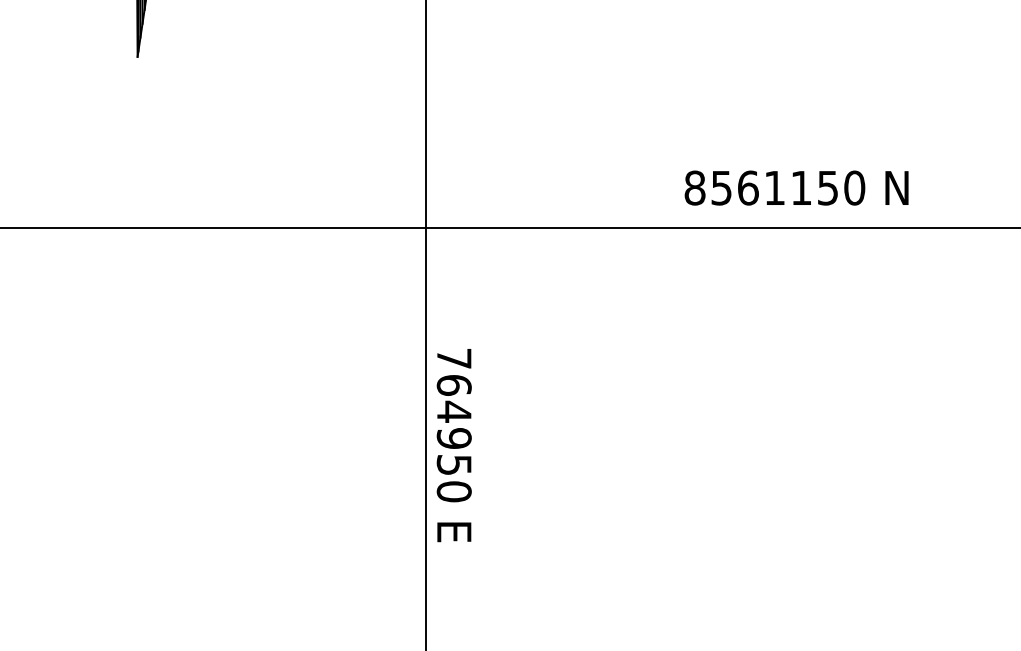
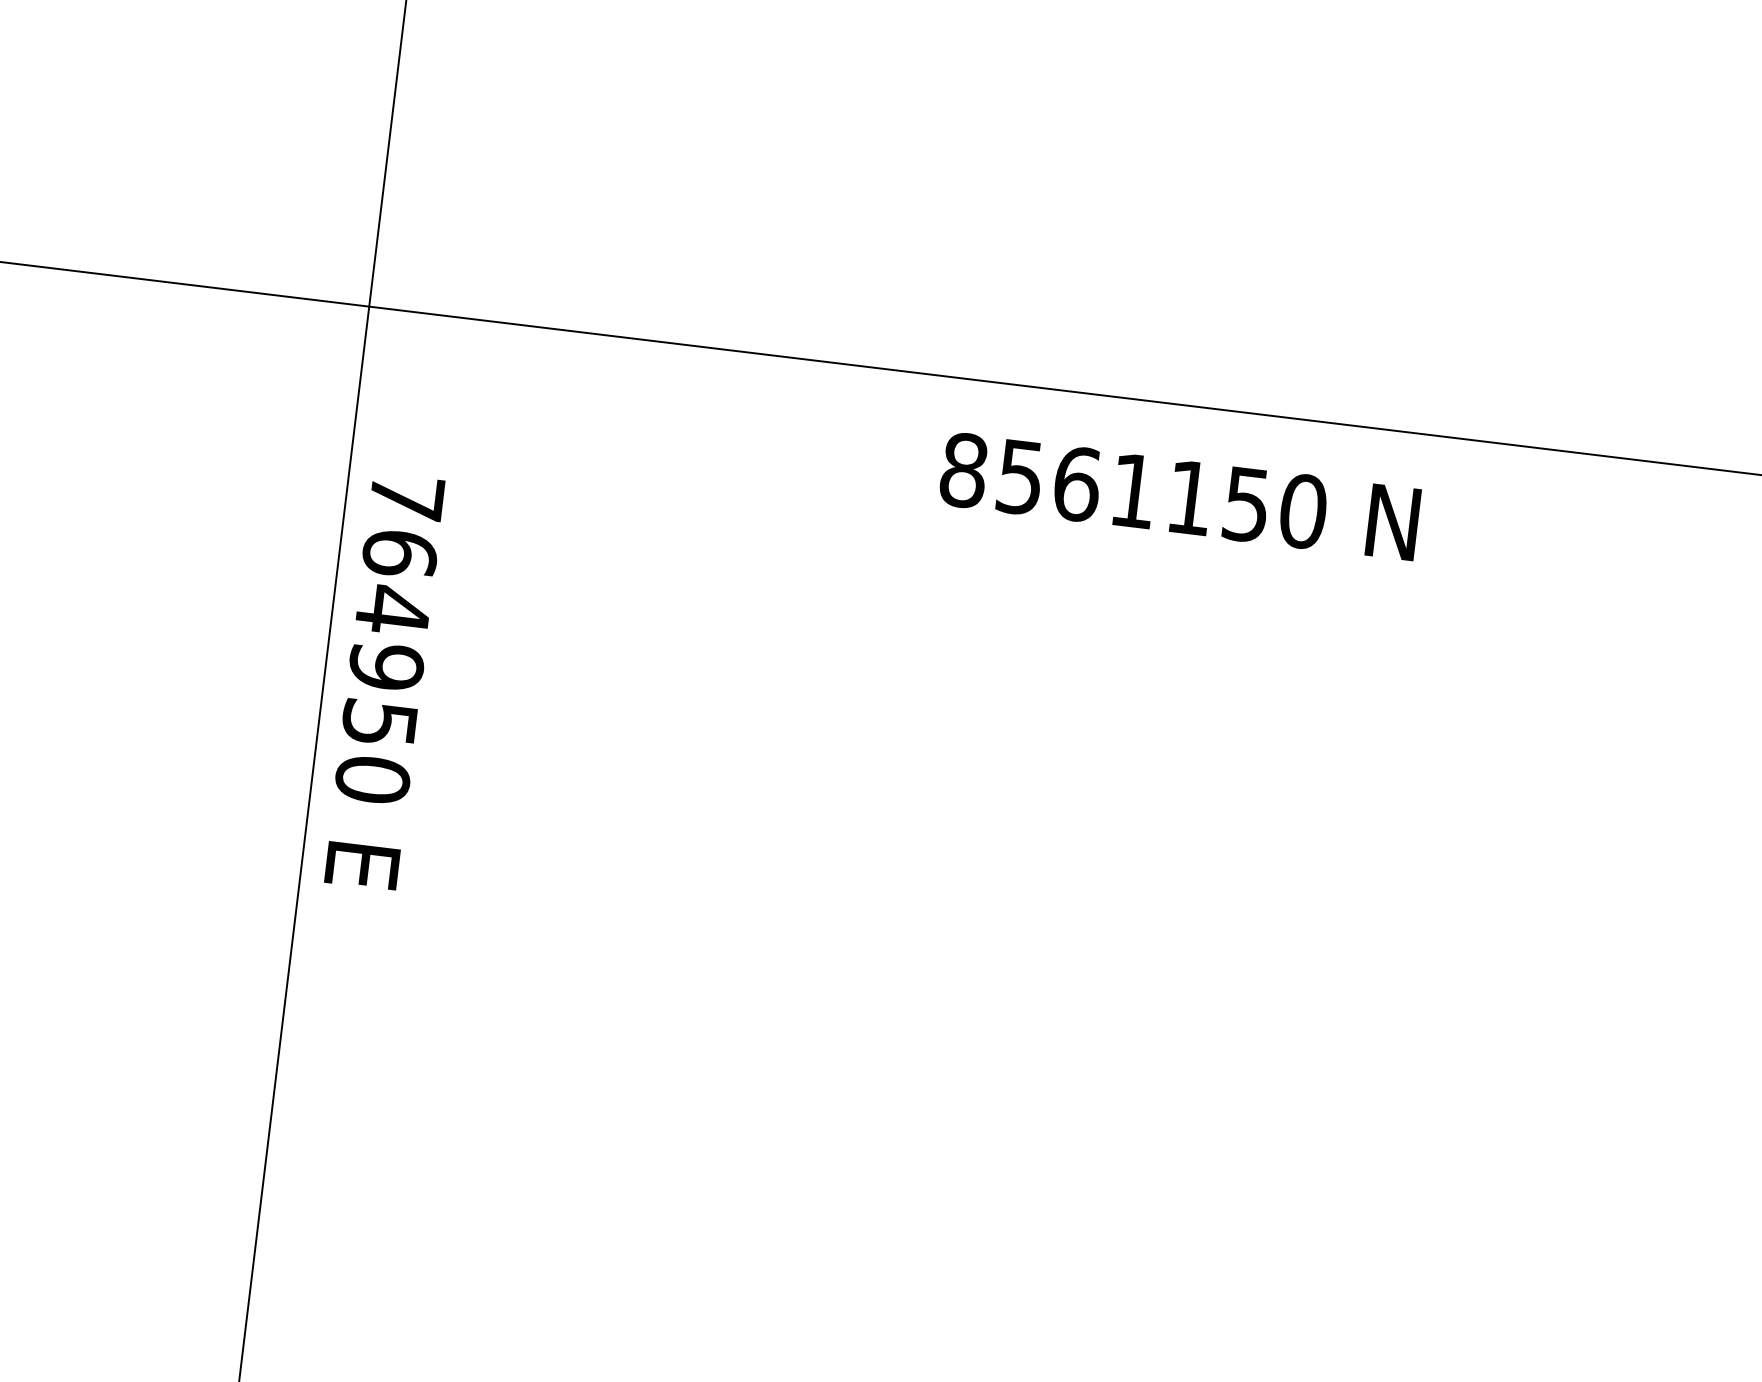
text: (796, 187) -> (1179, 495), moved
text: (453, 445) -> (383, 681), moved

